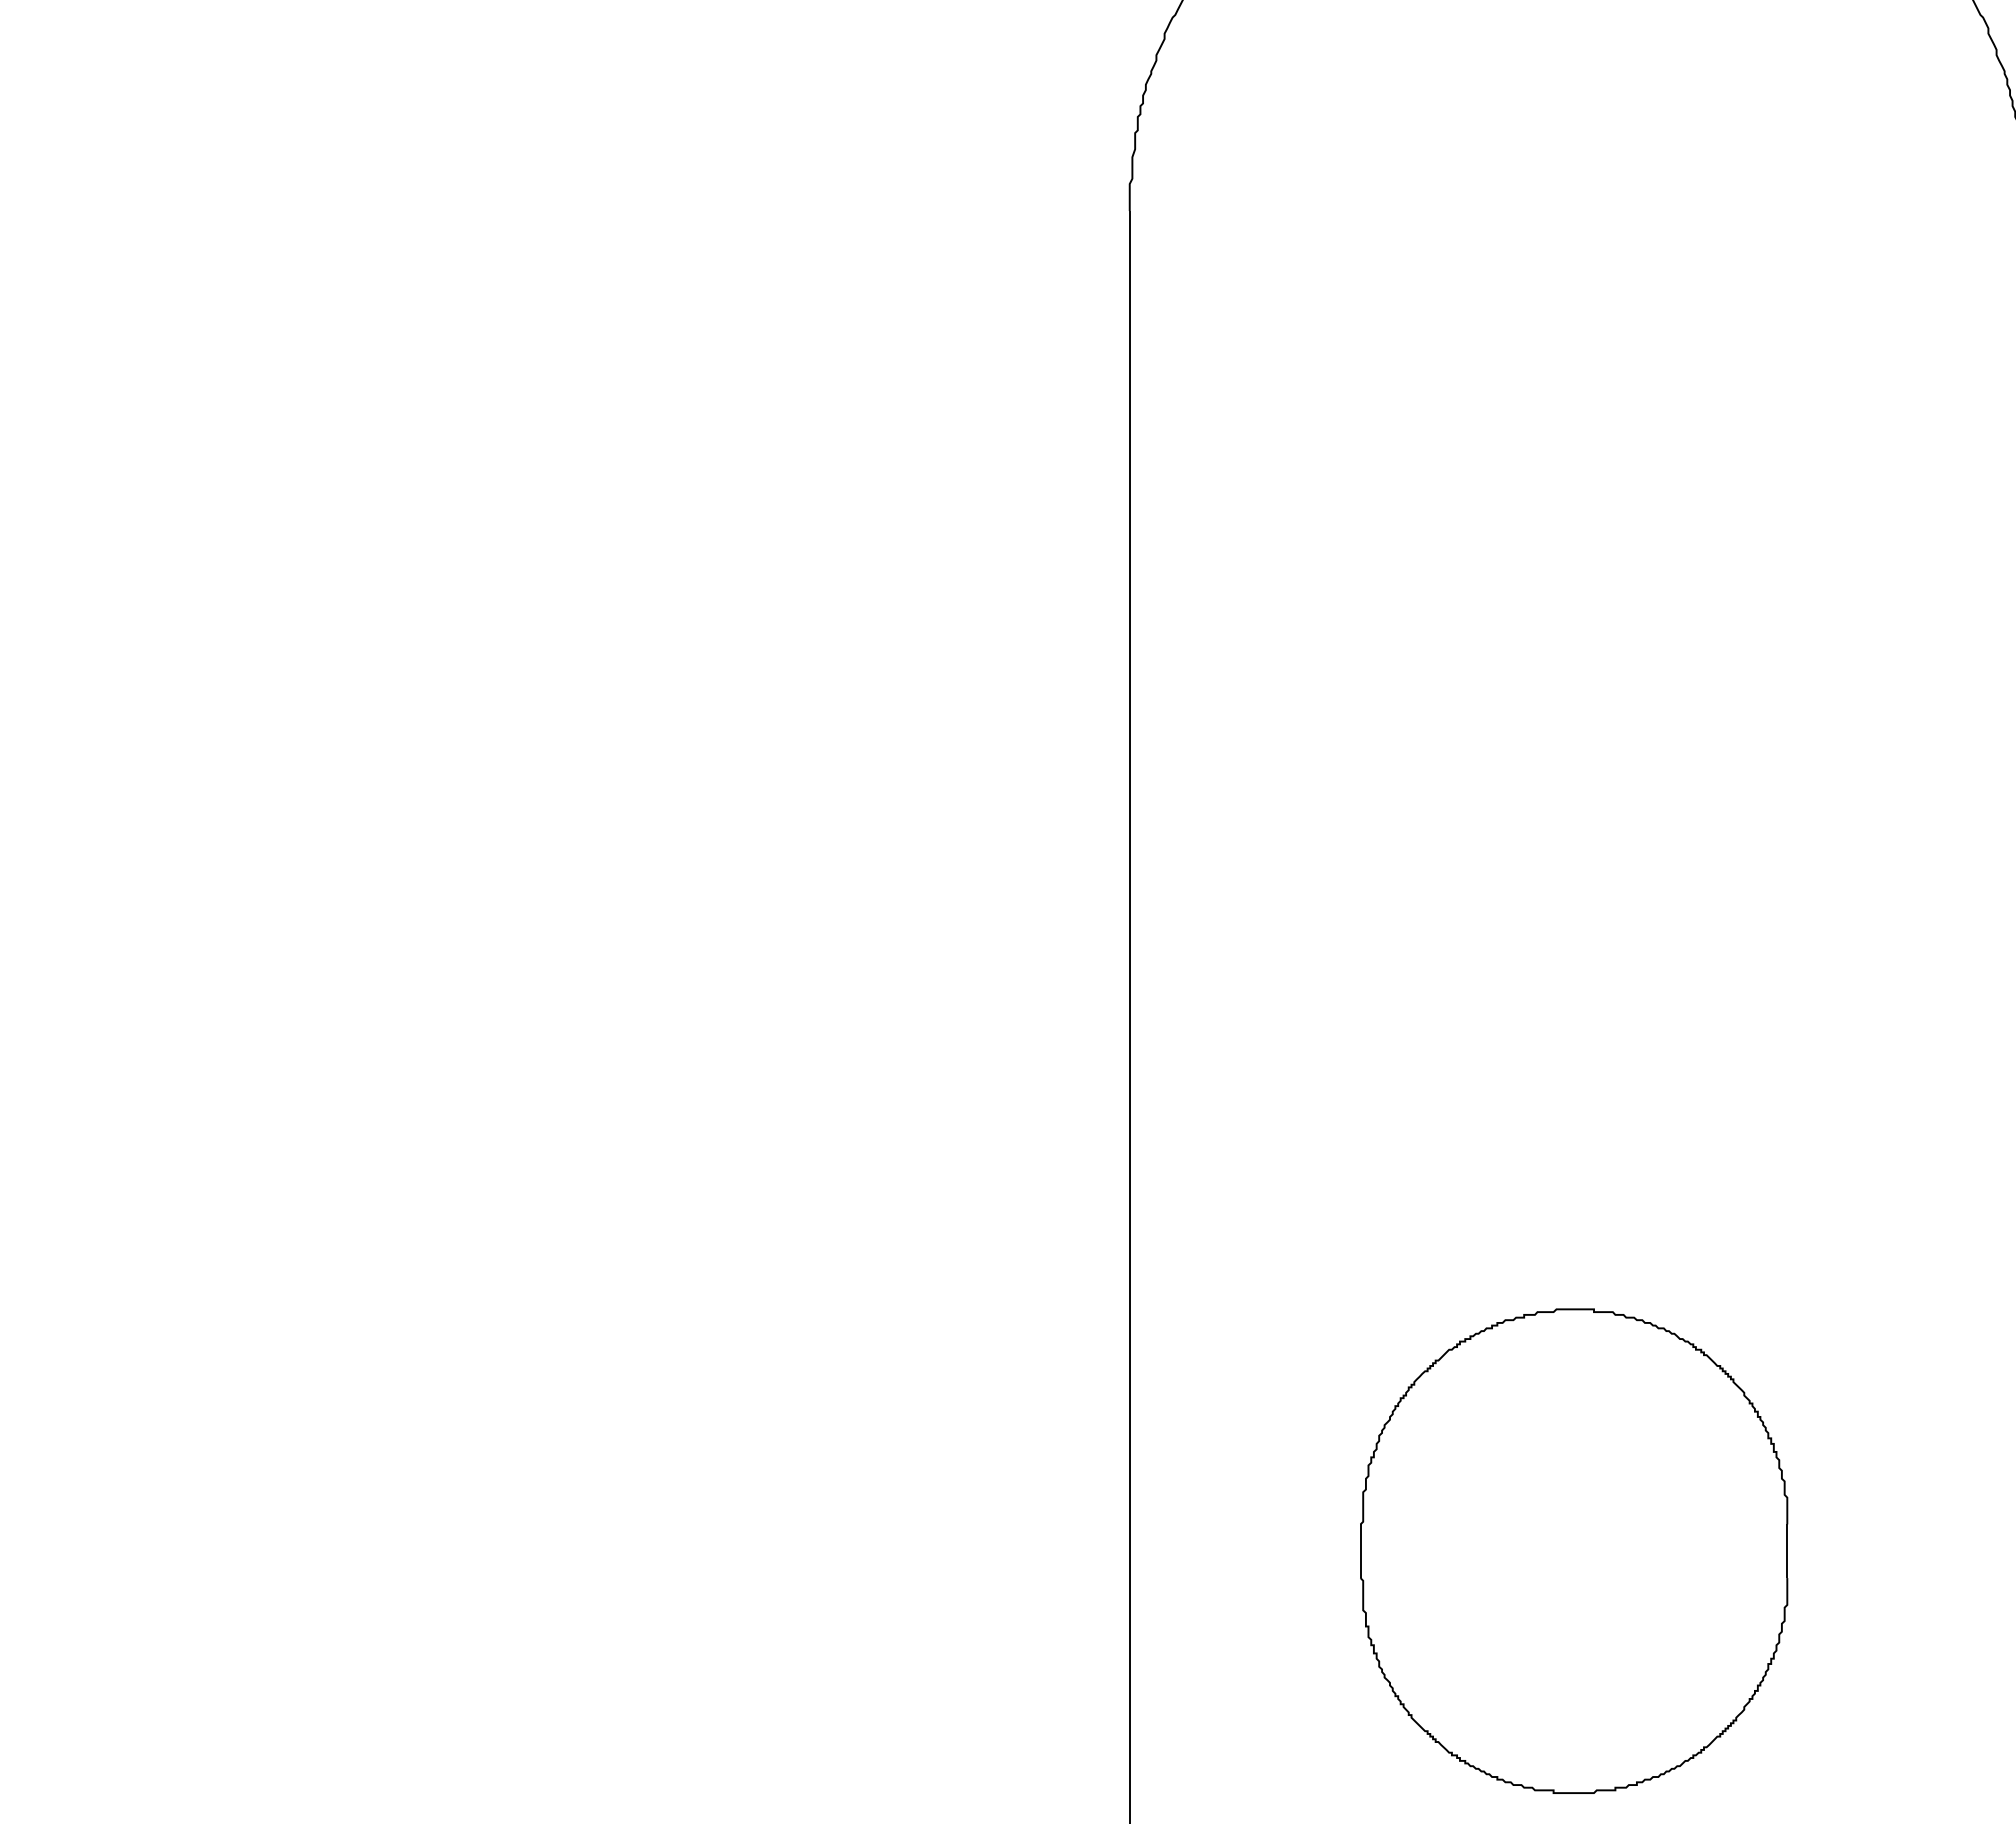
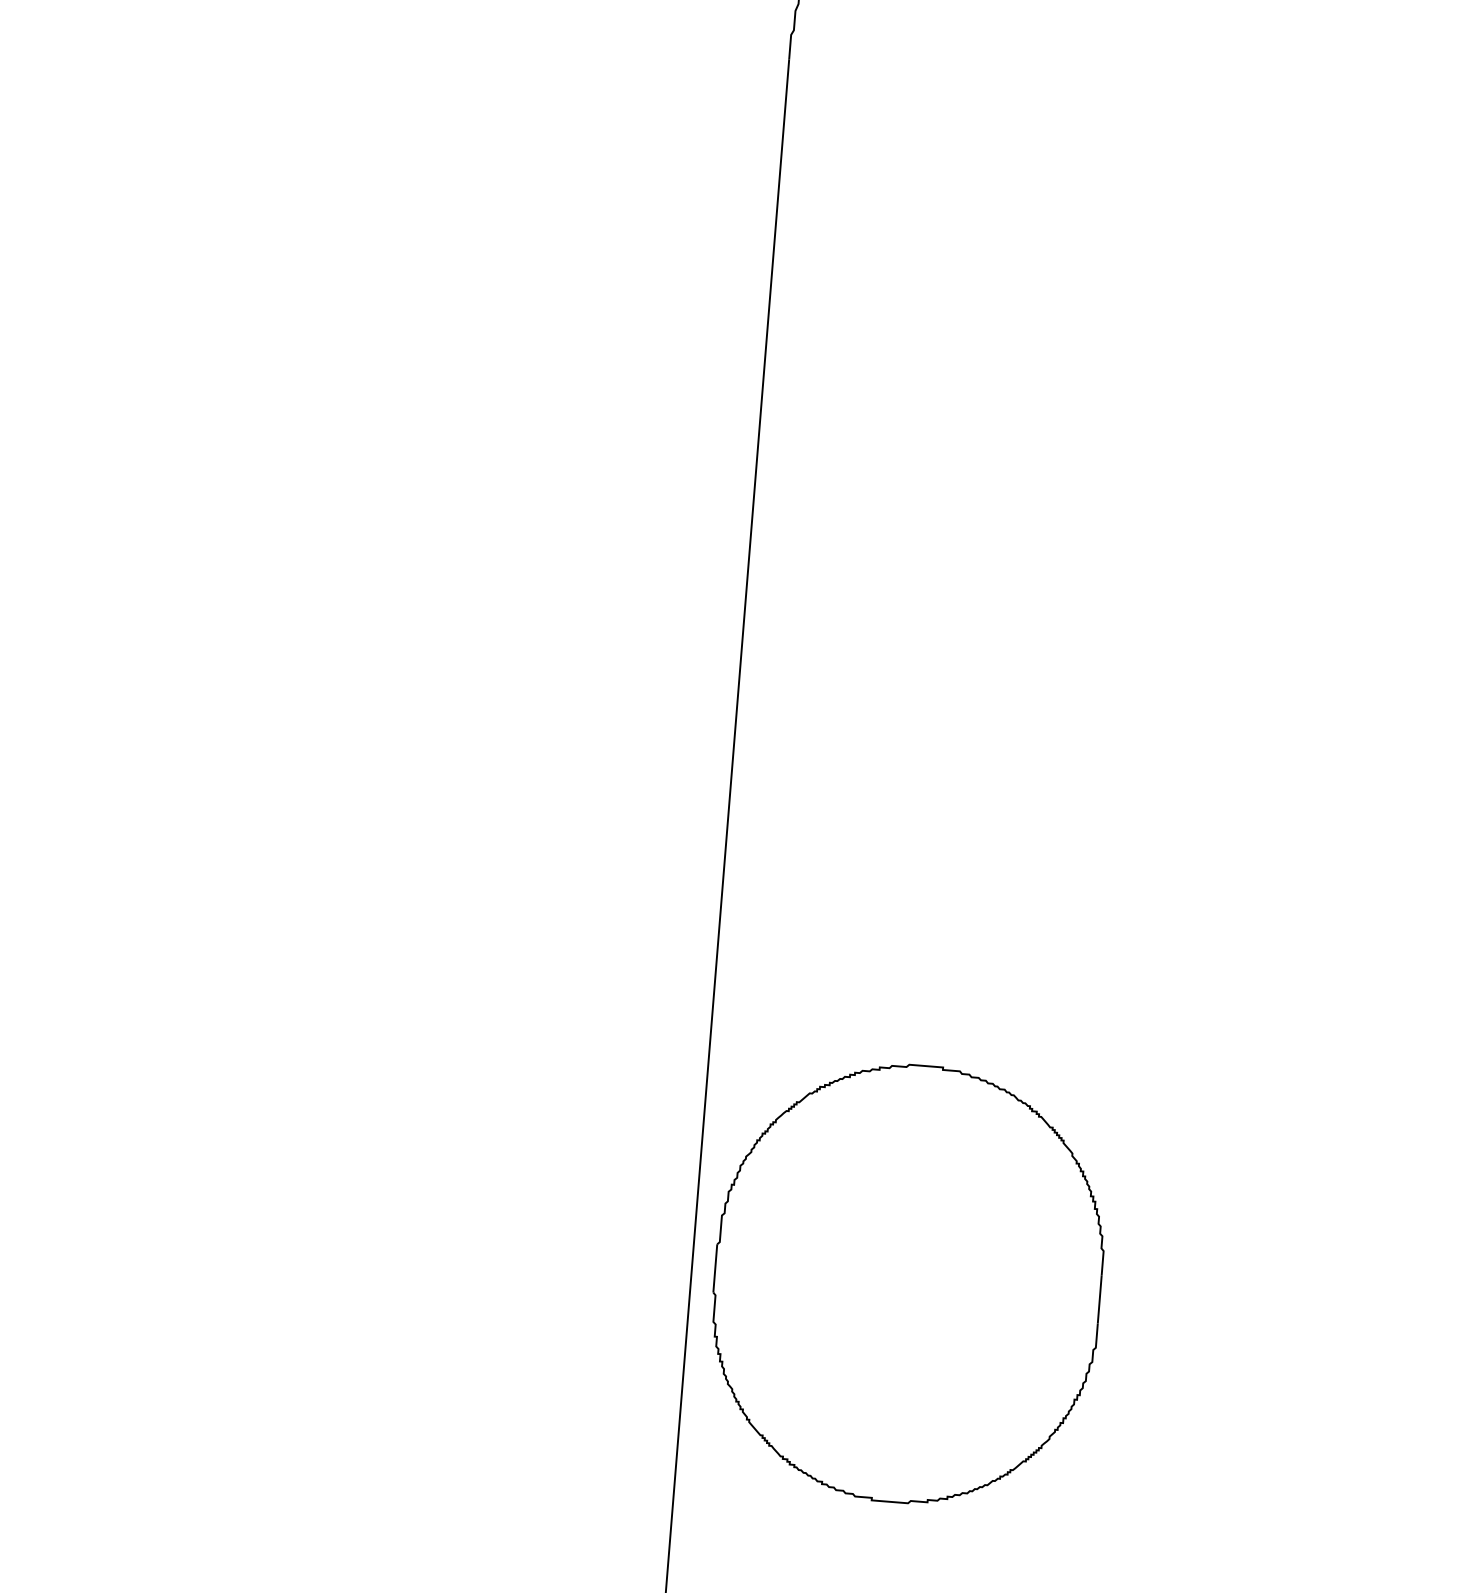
part: (1574, 1550) -> (908, 1283), moved

